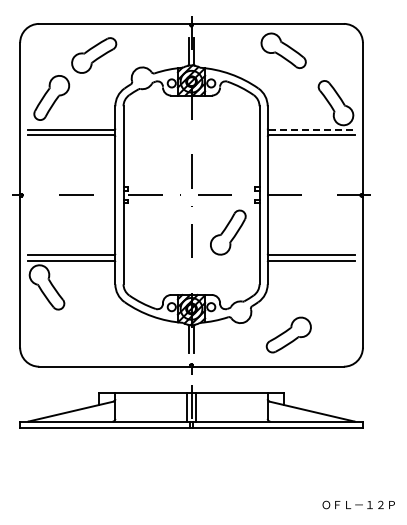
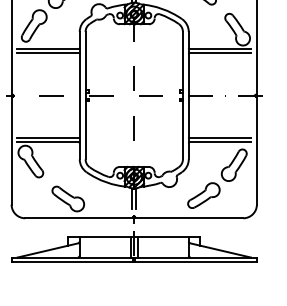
line: (311, 130) -> (220, 49), dashed -> solid
part: (228, 232) -> (234, 165), moved
part: (99, 339) -> (68, 198), added

